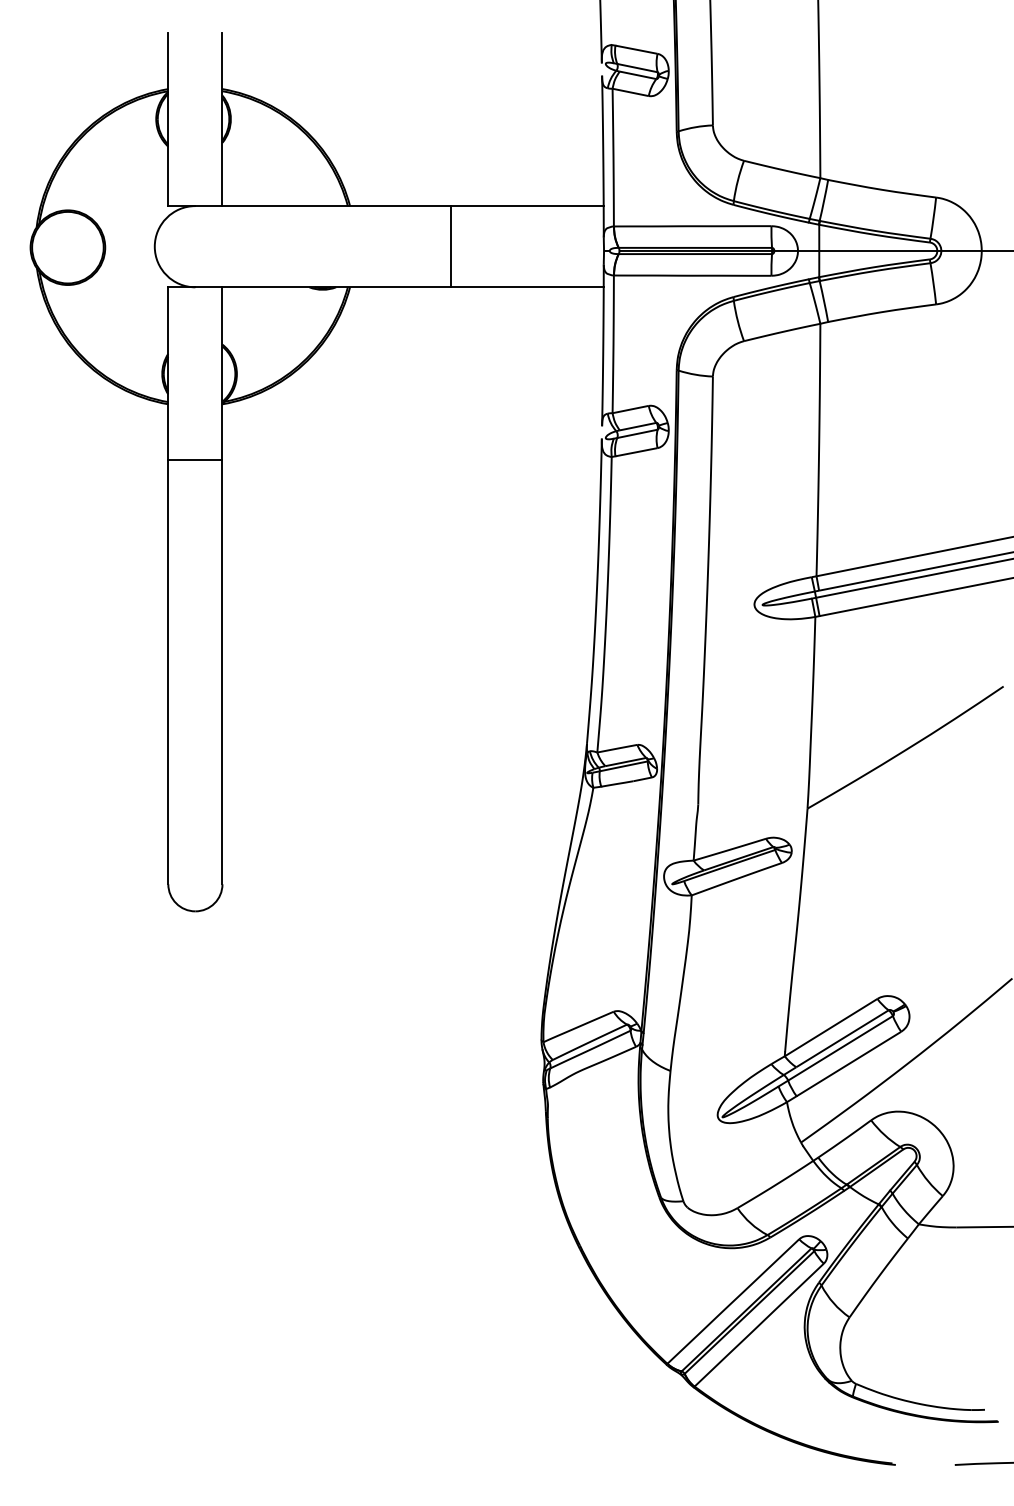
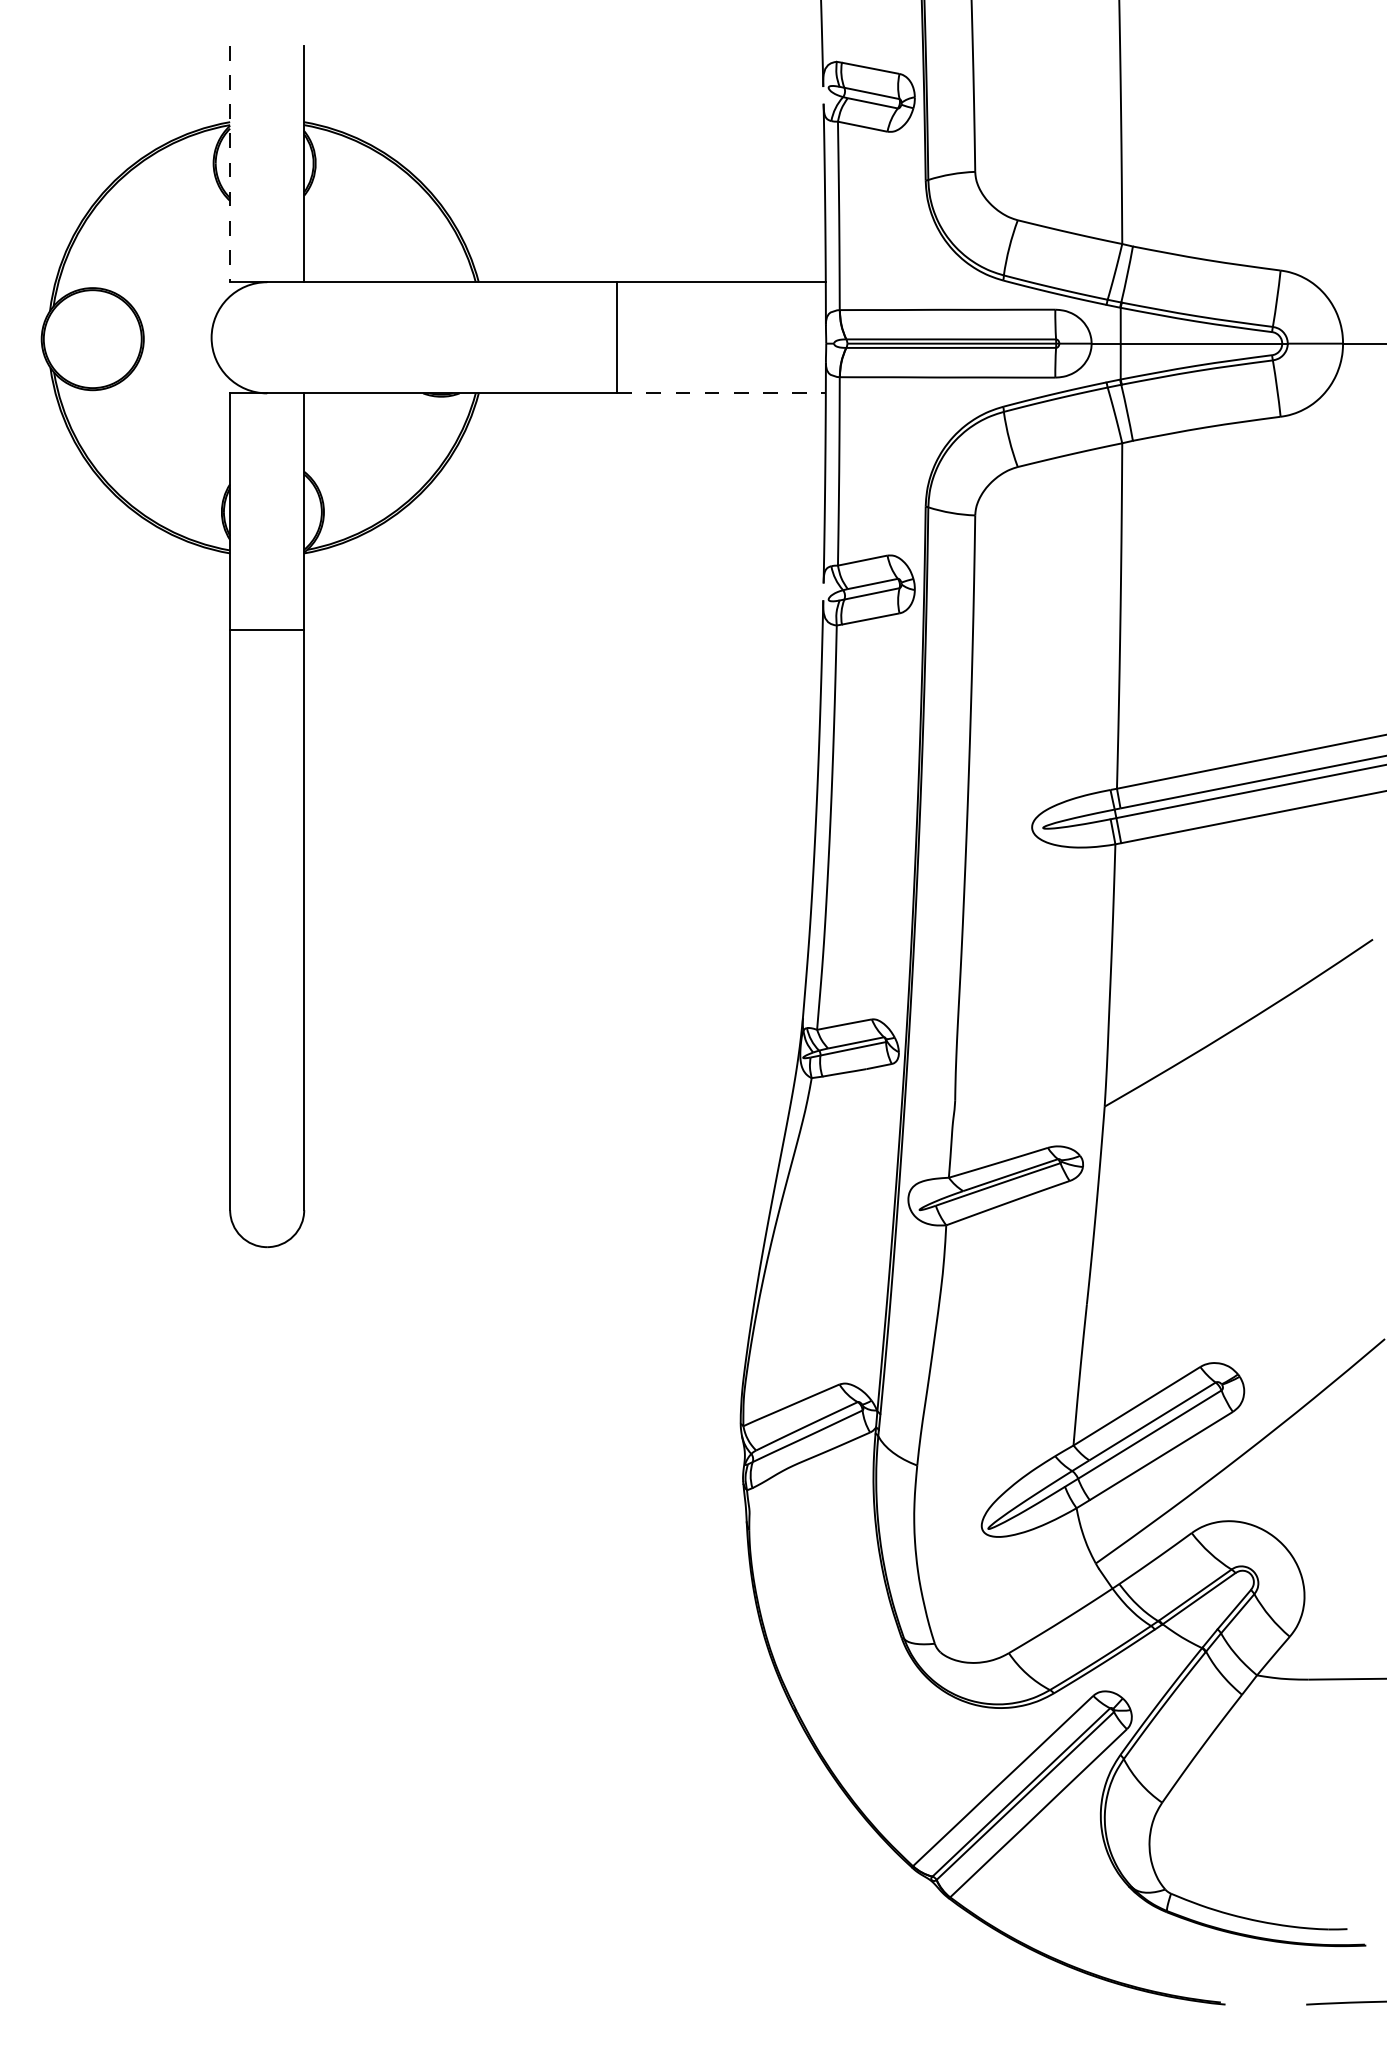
line: (168, 120) -> (230, 164), solid -> dashed
line: (528, 287) -> (722, 393), solid -> dashed

